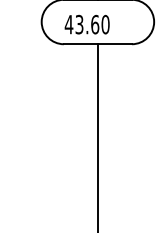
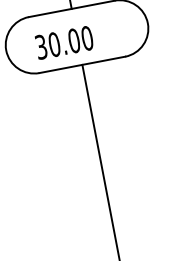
text: (81, 24) -> (56, 43), 43.60 -> 30.00

